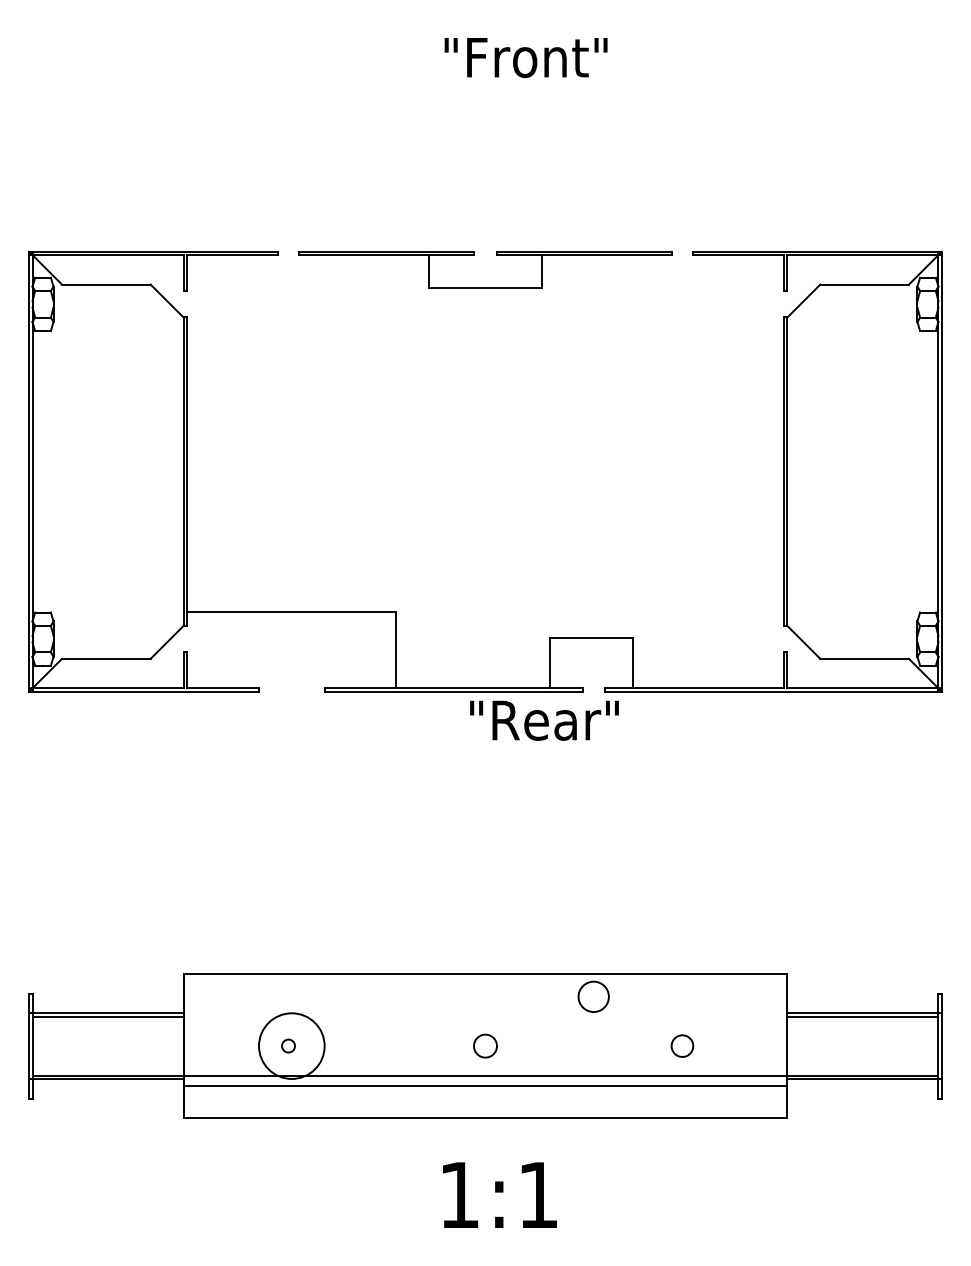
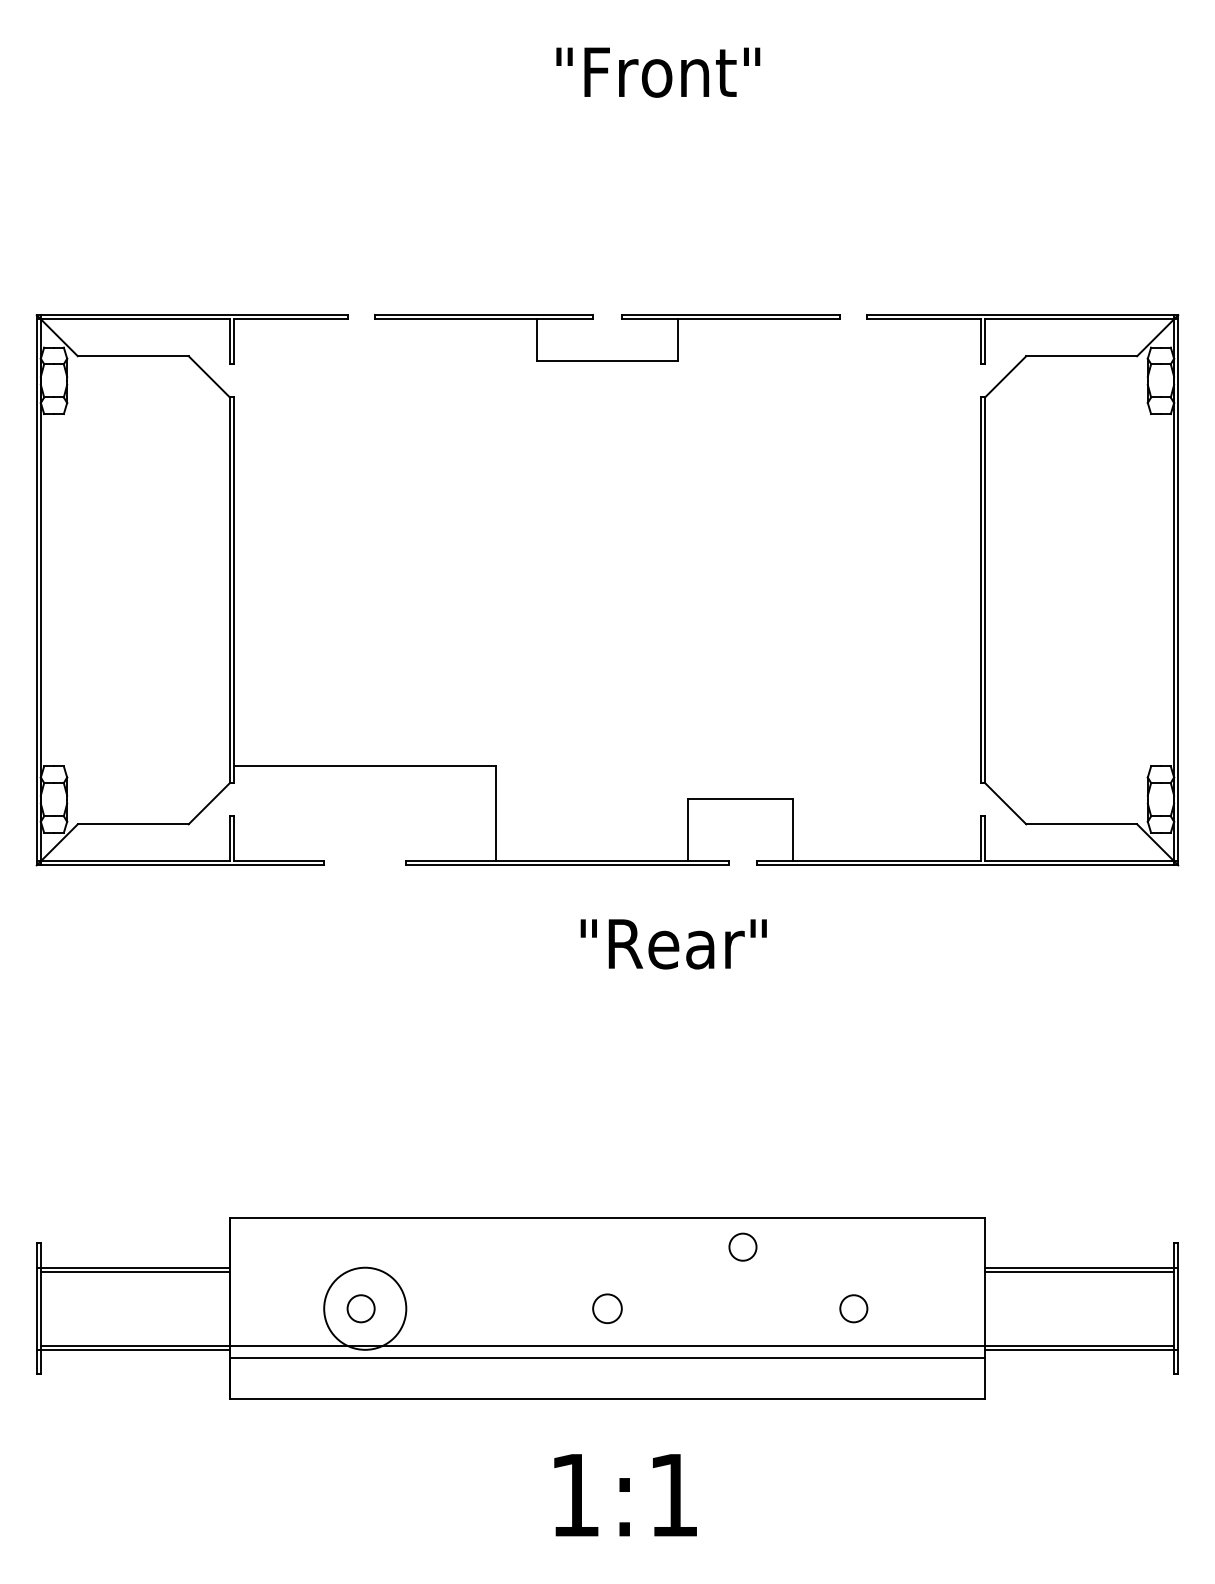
text: (544, 720) -> (673, 943), moved
circle: (593, 996) -> (742, 1246), size x0.71
circle: (288, 1045) -> (361, 1307), size x1.67

